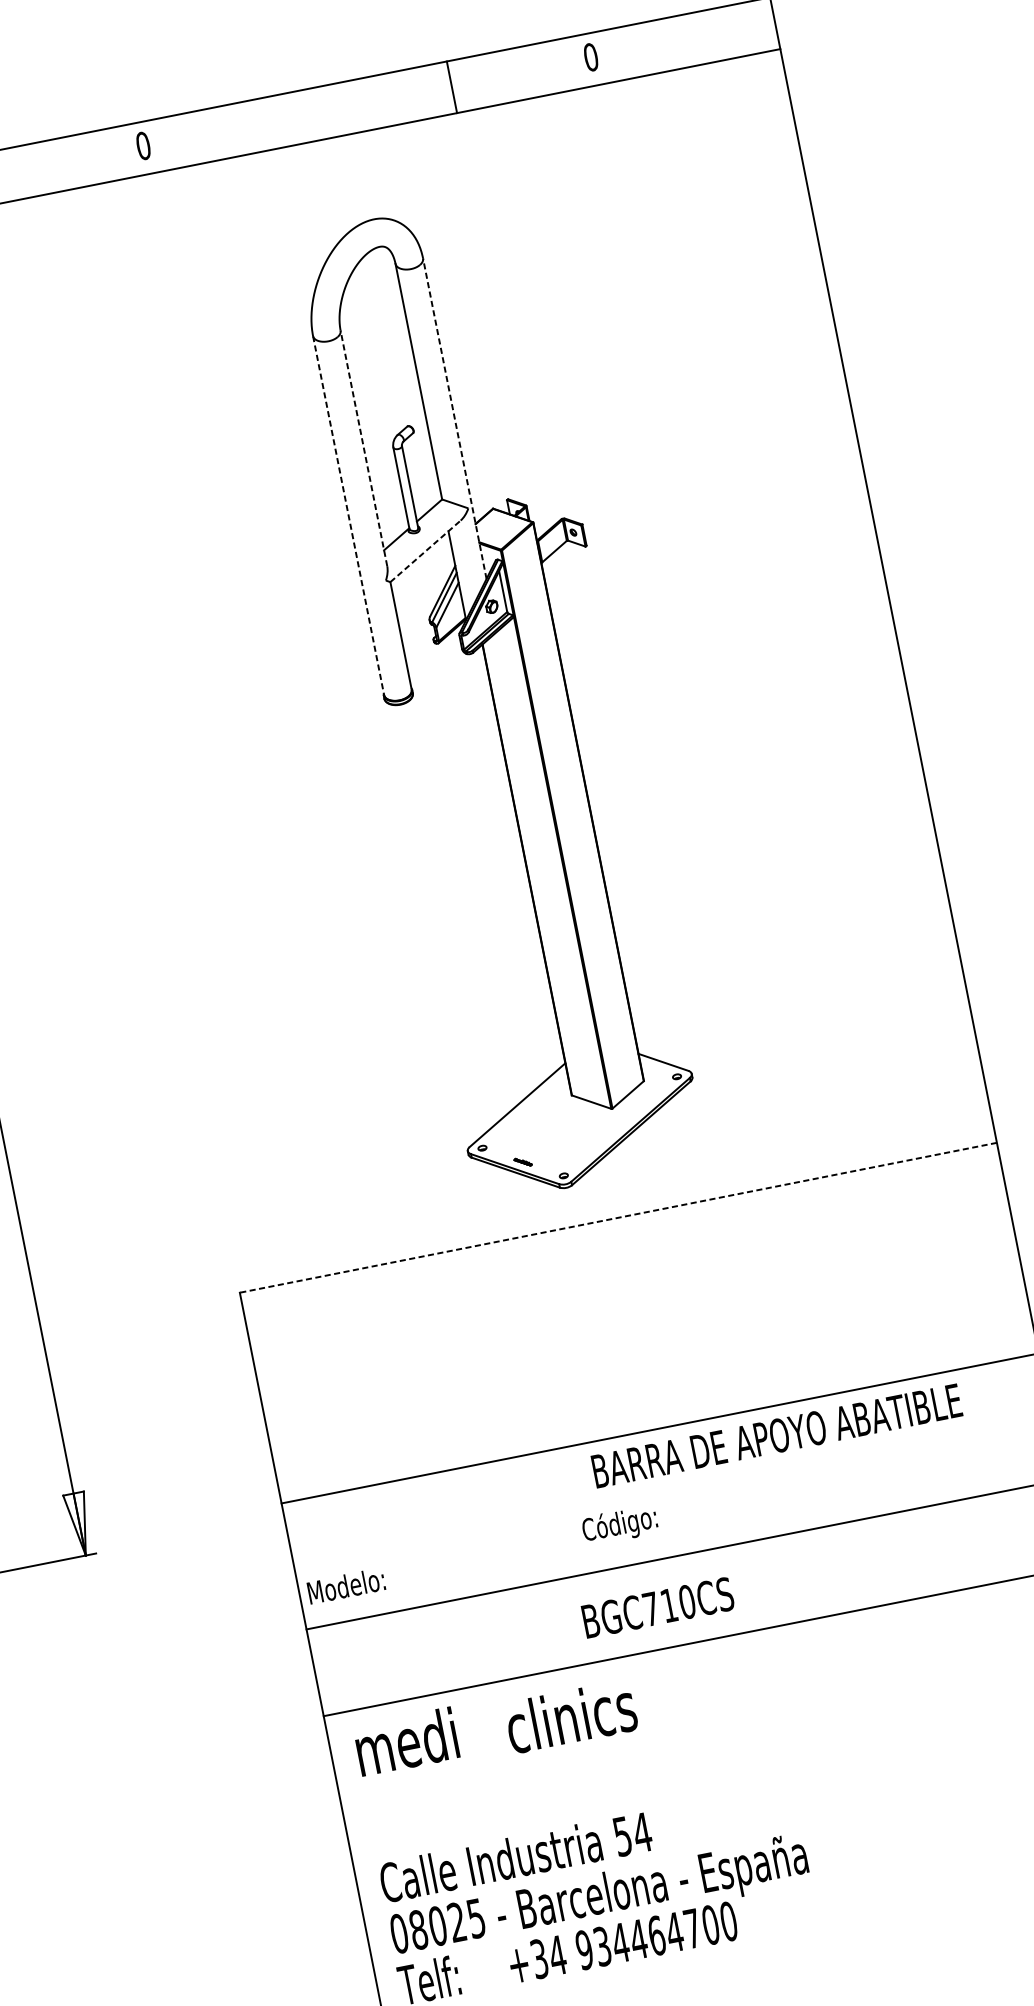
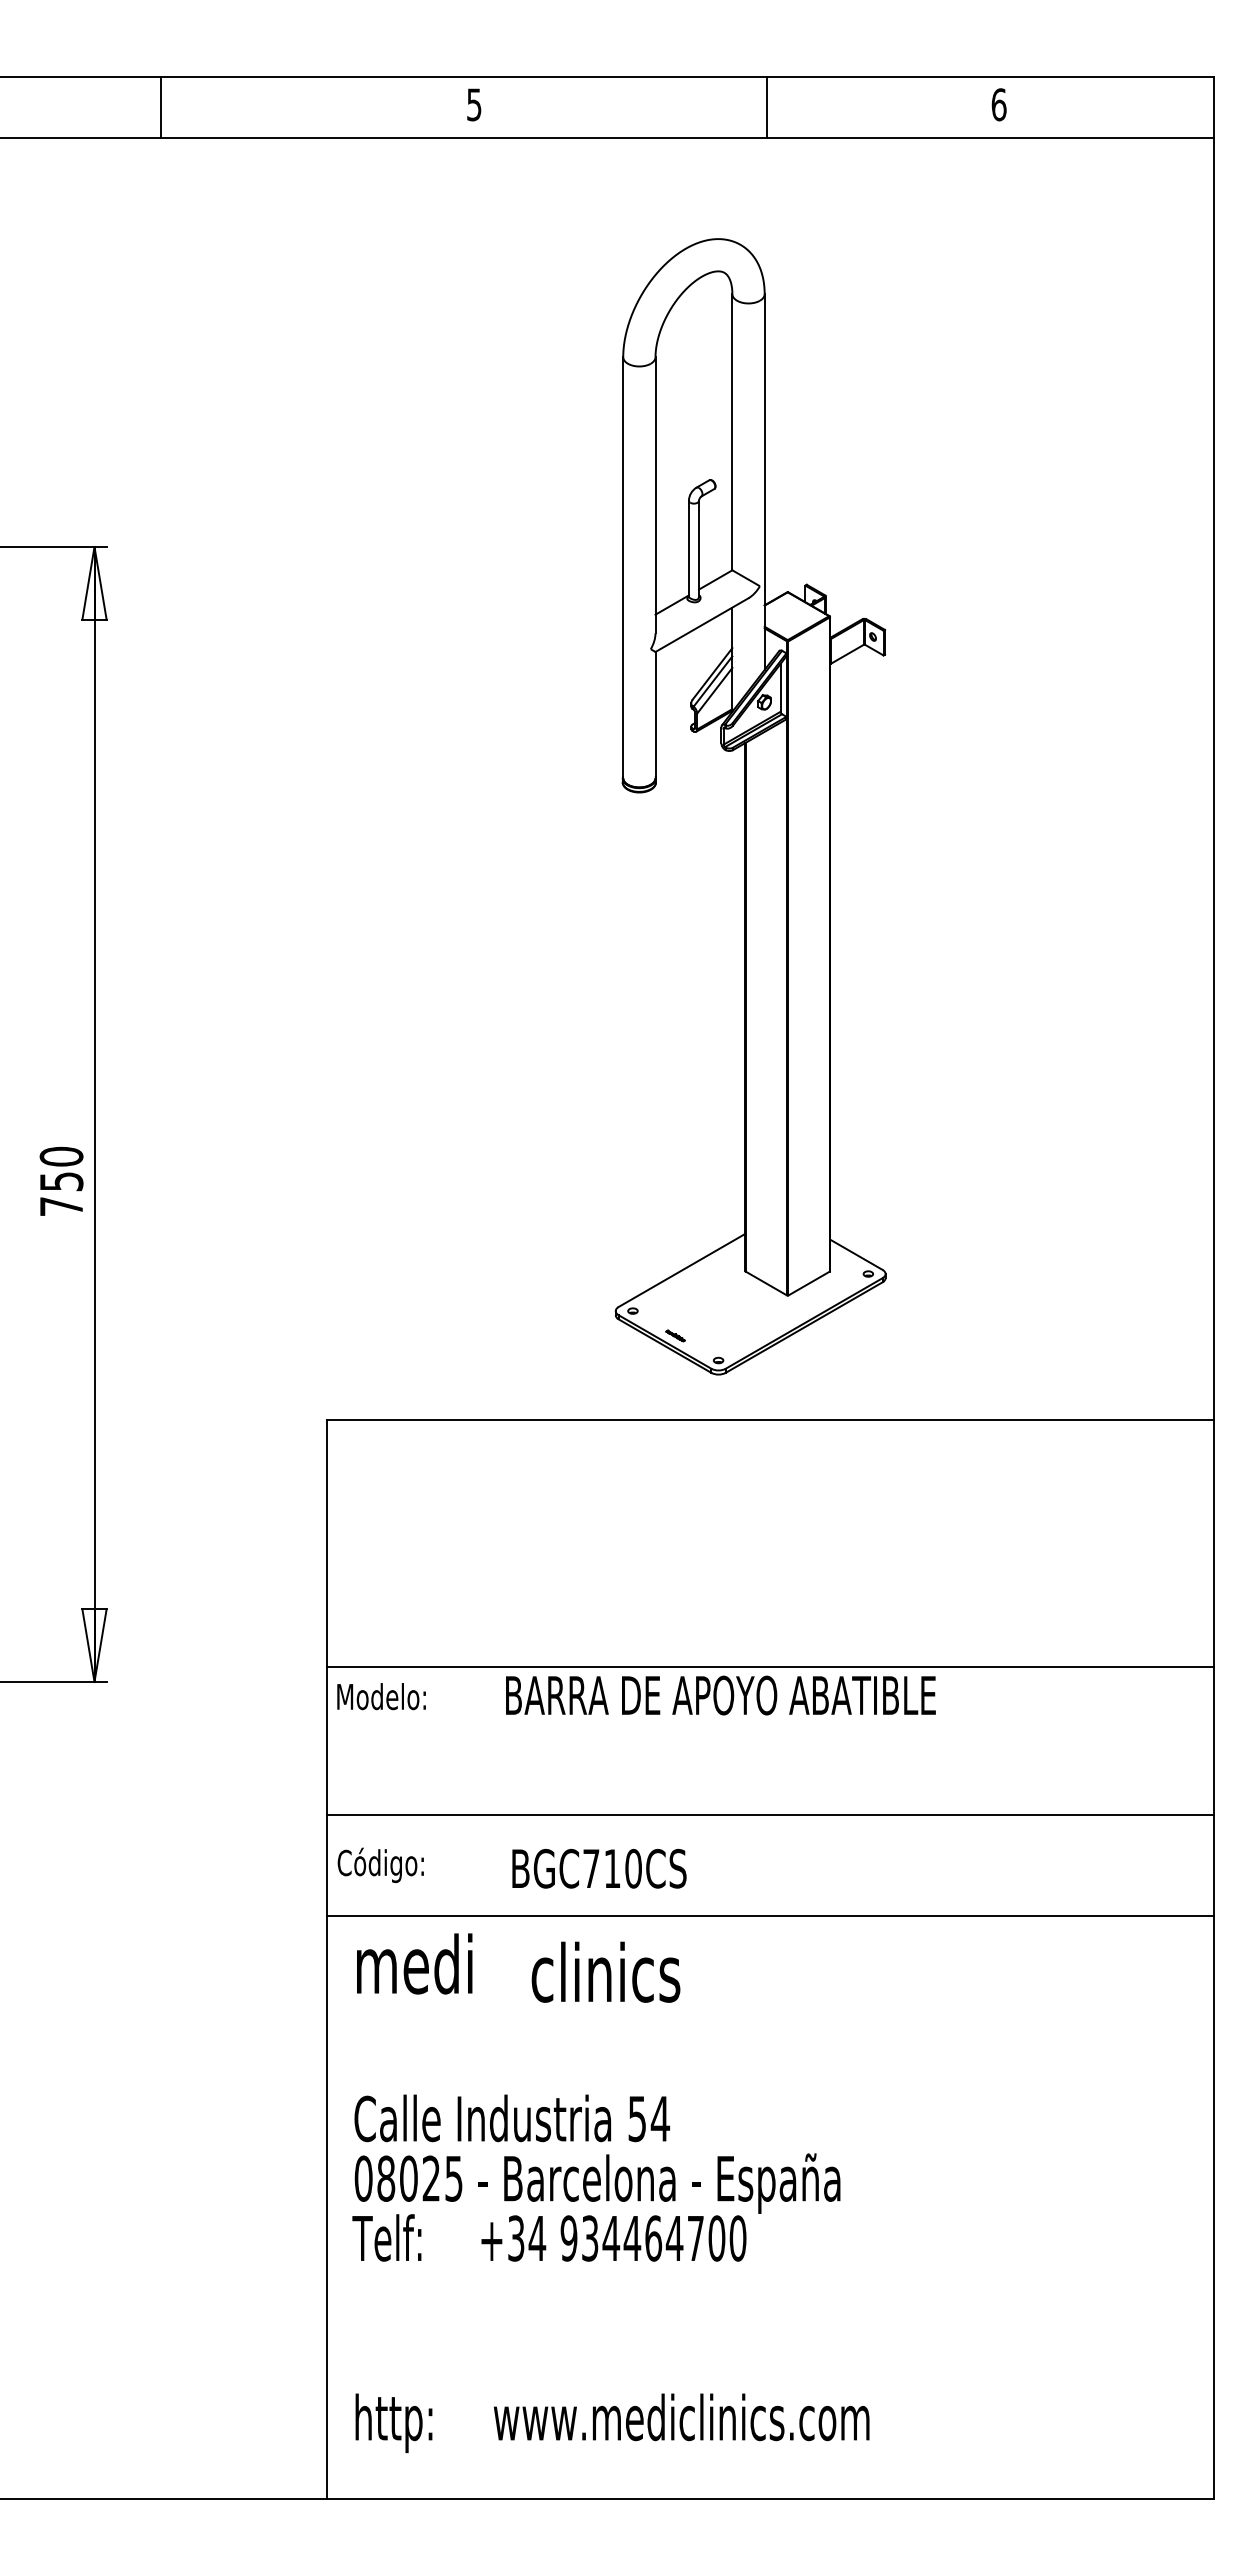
text: (590, 57) -> (998, 104), 0 -> 6
line: (451, 87) -> (766, 107), moved
text: (143, 145) -> (474, 104), 0 -> 5
line: (454, 419) -> (764, 482), dashed -> solid
line: (363, 447) -> (655, 494), dashed -> solid
line: (348, 516) -> (623, 568), dashed -> solid
line: (426, 551) -> (702, 625), dashed -> solid
line: (618, 1217) -> (770, 1419), dashed -> solid
text: (776, 1436) -> (720, 1695), moved
text: (619, 1525) -> (380, 1865), moved
text: (346, 1585) -> (381, 1696), moved
text: (658, 1607) -> (599, 1868), moved

